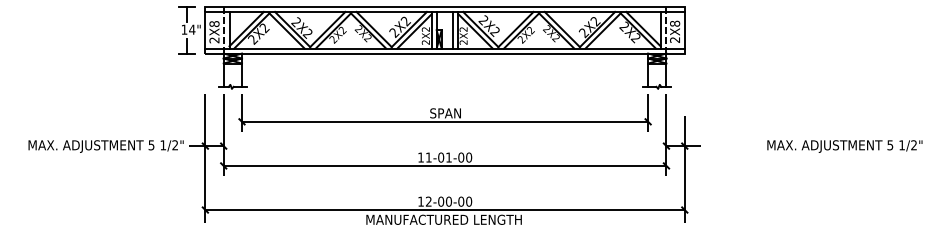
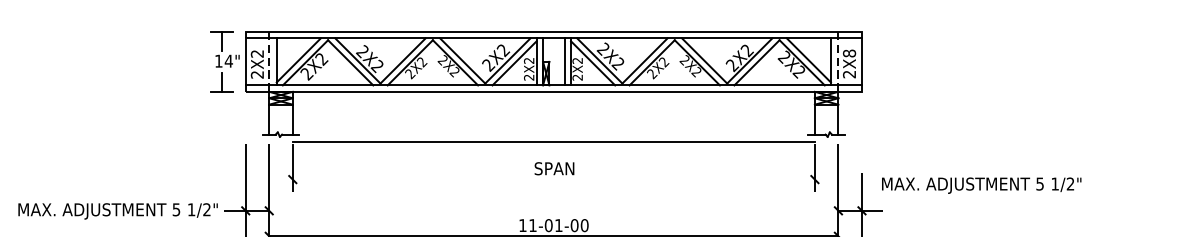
text: (214, 24) -> (257, 54), 2X8 -> 2X2
line: (445, 121) -> (554, 141), moved
text: (844, 146) -> (981, 185), moved

